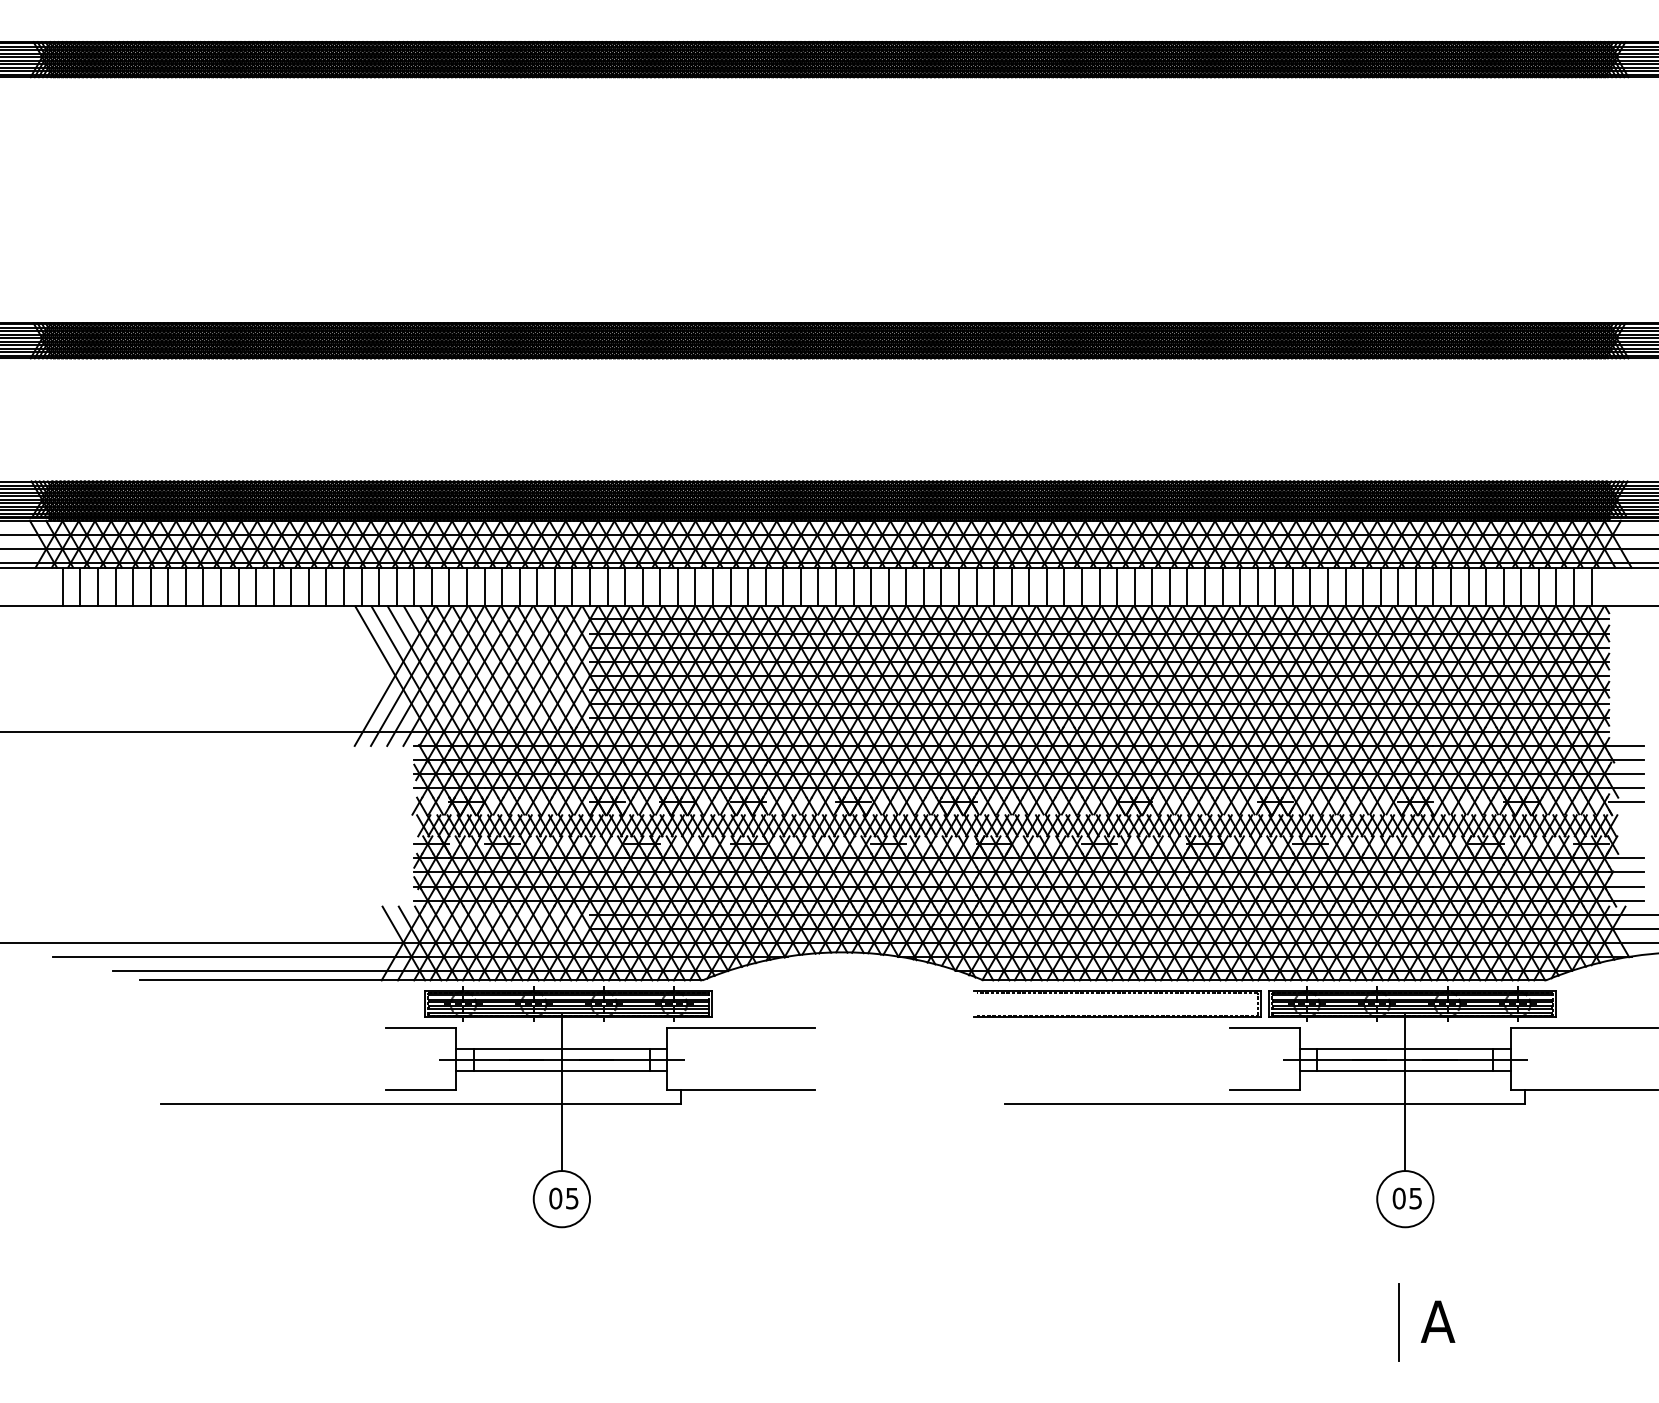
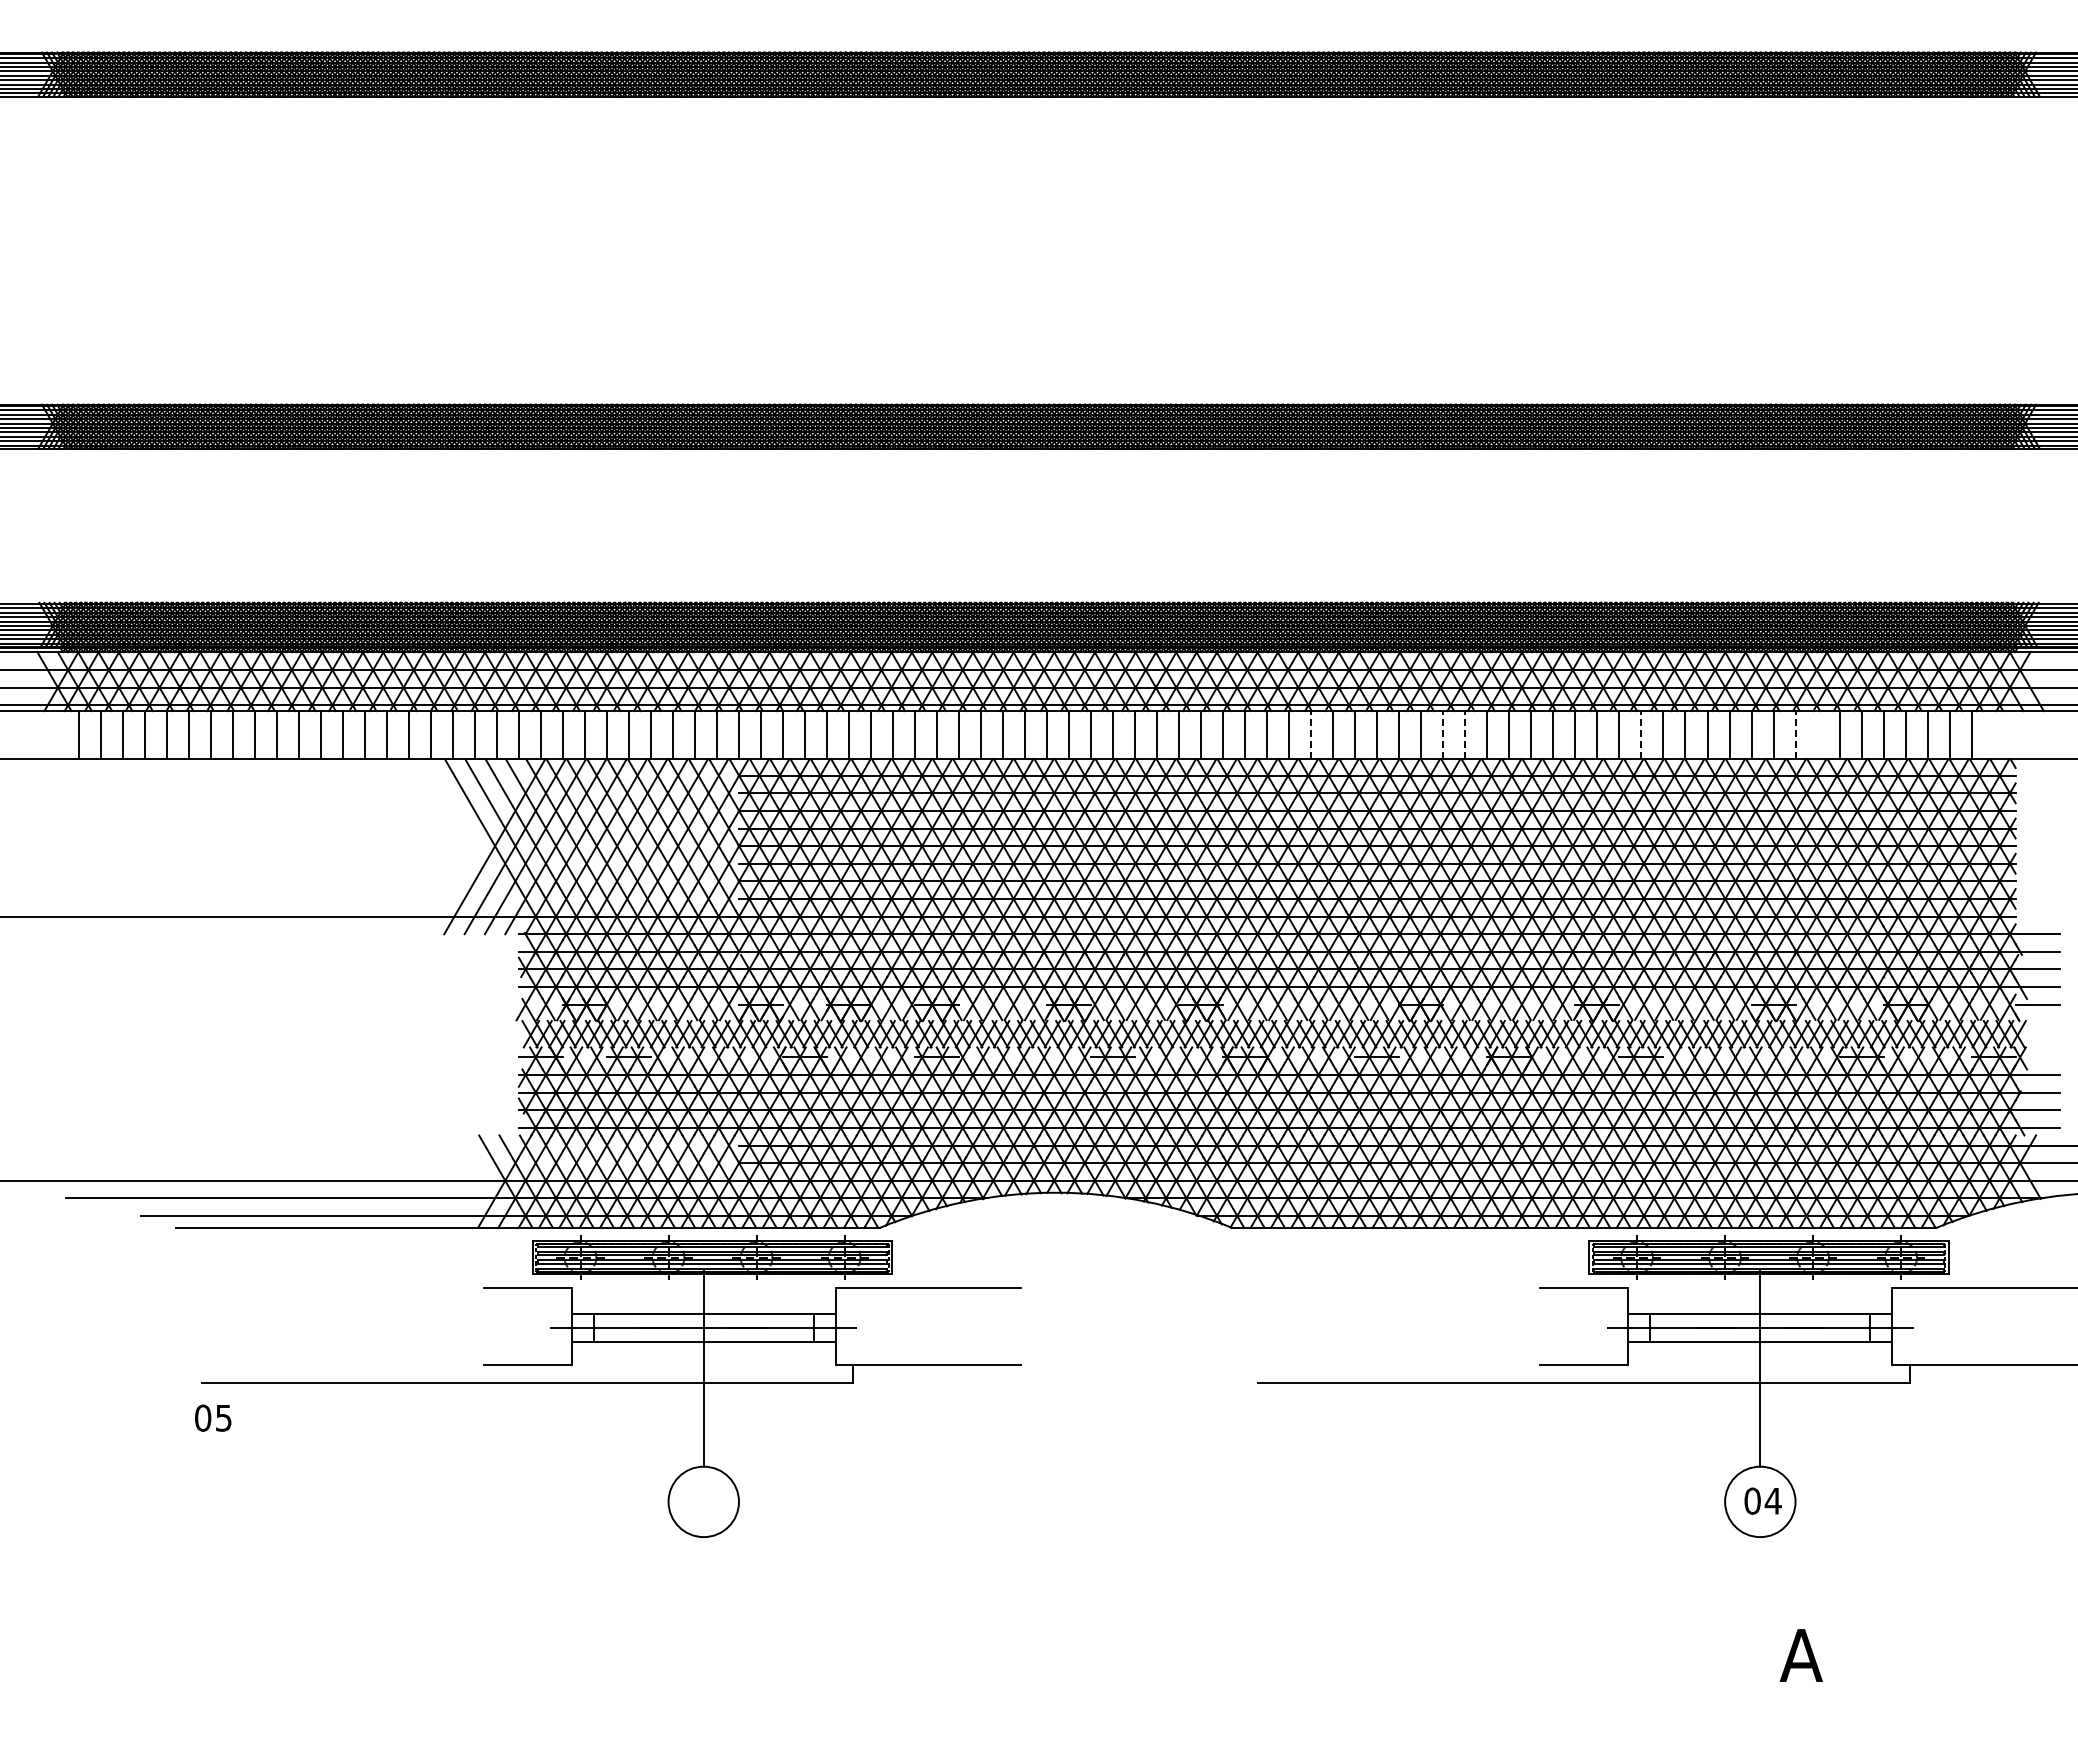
line: (1047, 586) -> (1311, 734), solid -> dashed
line: (1152, 586) -> (1443, 734), solid -> dashed
line: (1169, 586) -> (1465, 734), solid -> dashed
line: (1310, 586) -> (1641, 734), solid -> dashed
line: (1433, 586) -> (1795, 734), solid -> dashed
line: (1450, 586) -> (1817, 734), removed
line: (1591, 586) -> (1993, 734), removed
part: (1117, 993) -> (1399, 1244), removed
text: (564, 1198) -> (213, 1417), moved
text: (1415, 1198) -> (1772, 1501), 05 -> 04
line: (1398, 1321) -> (1751, 1655), removed

